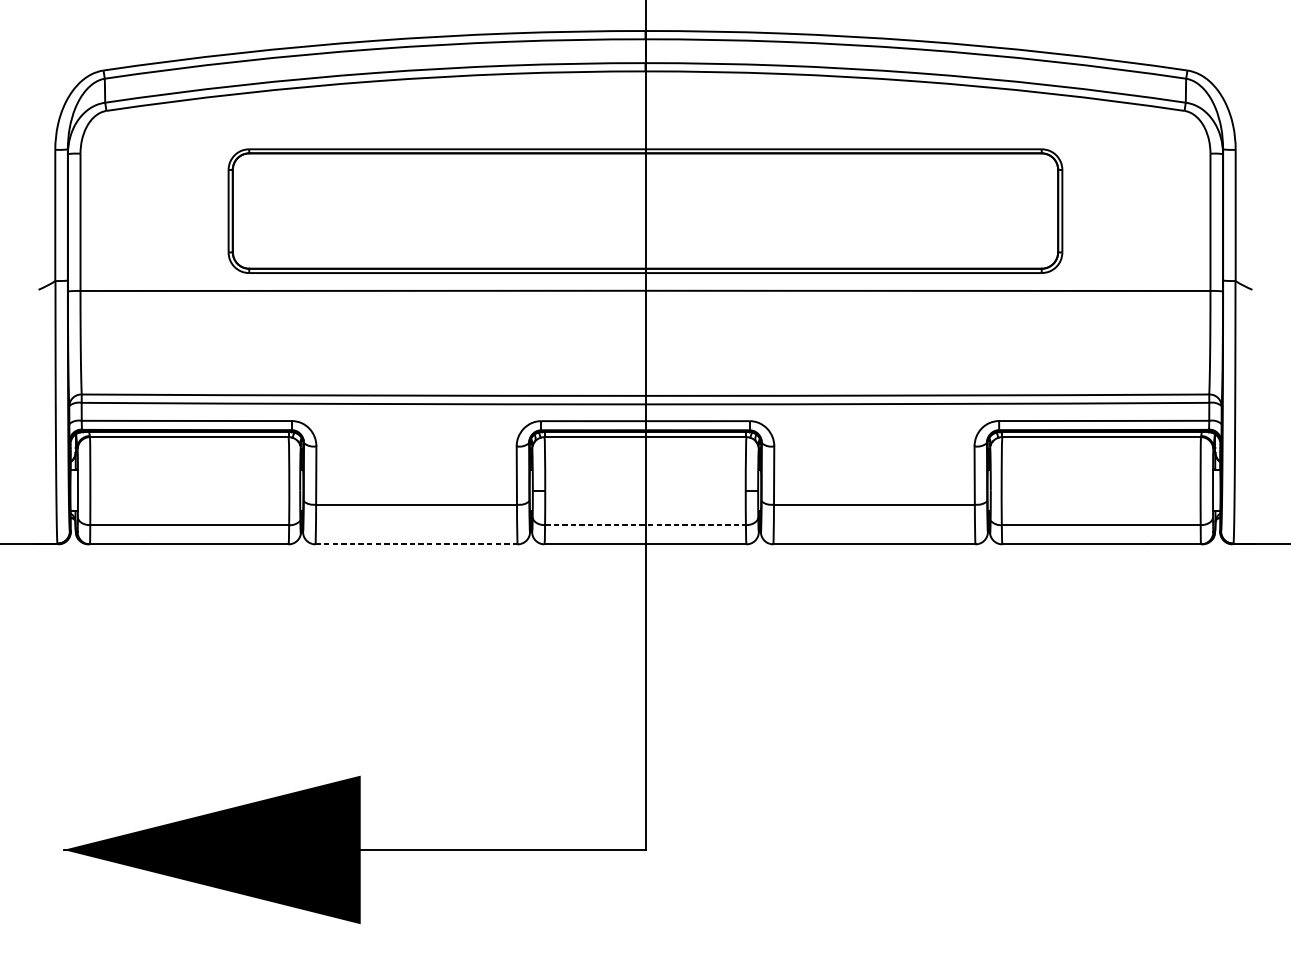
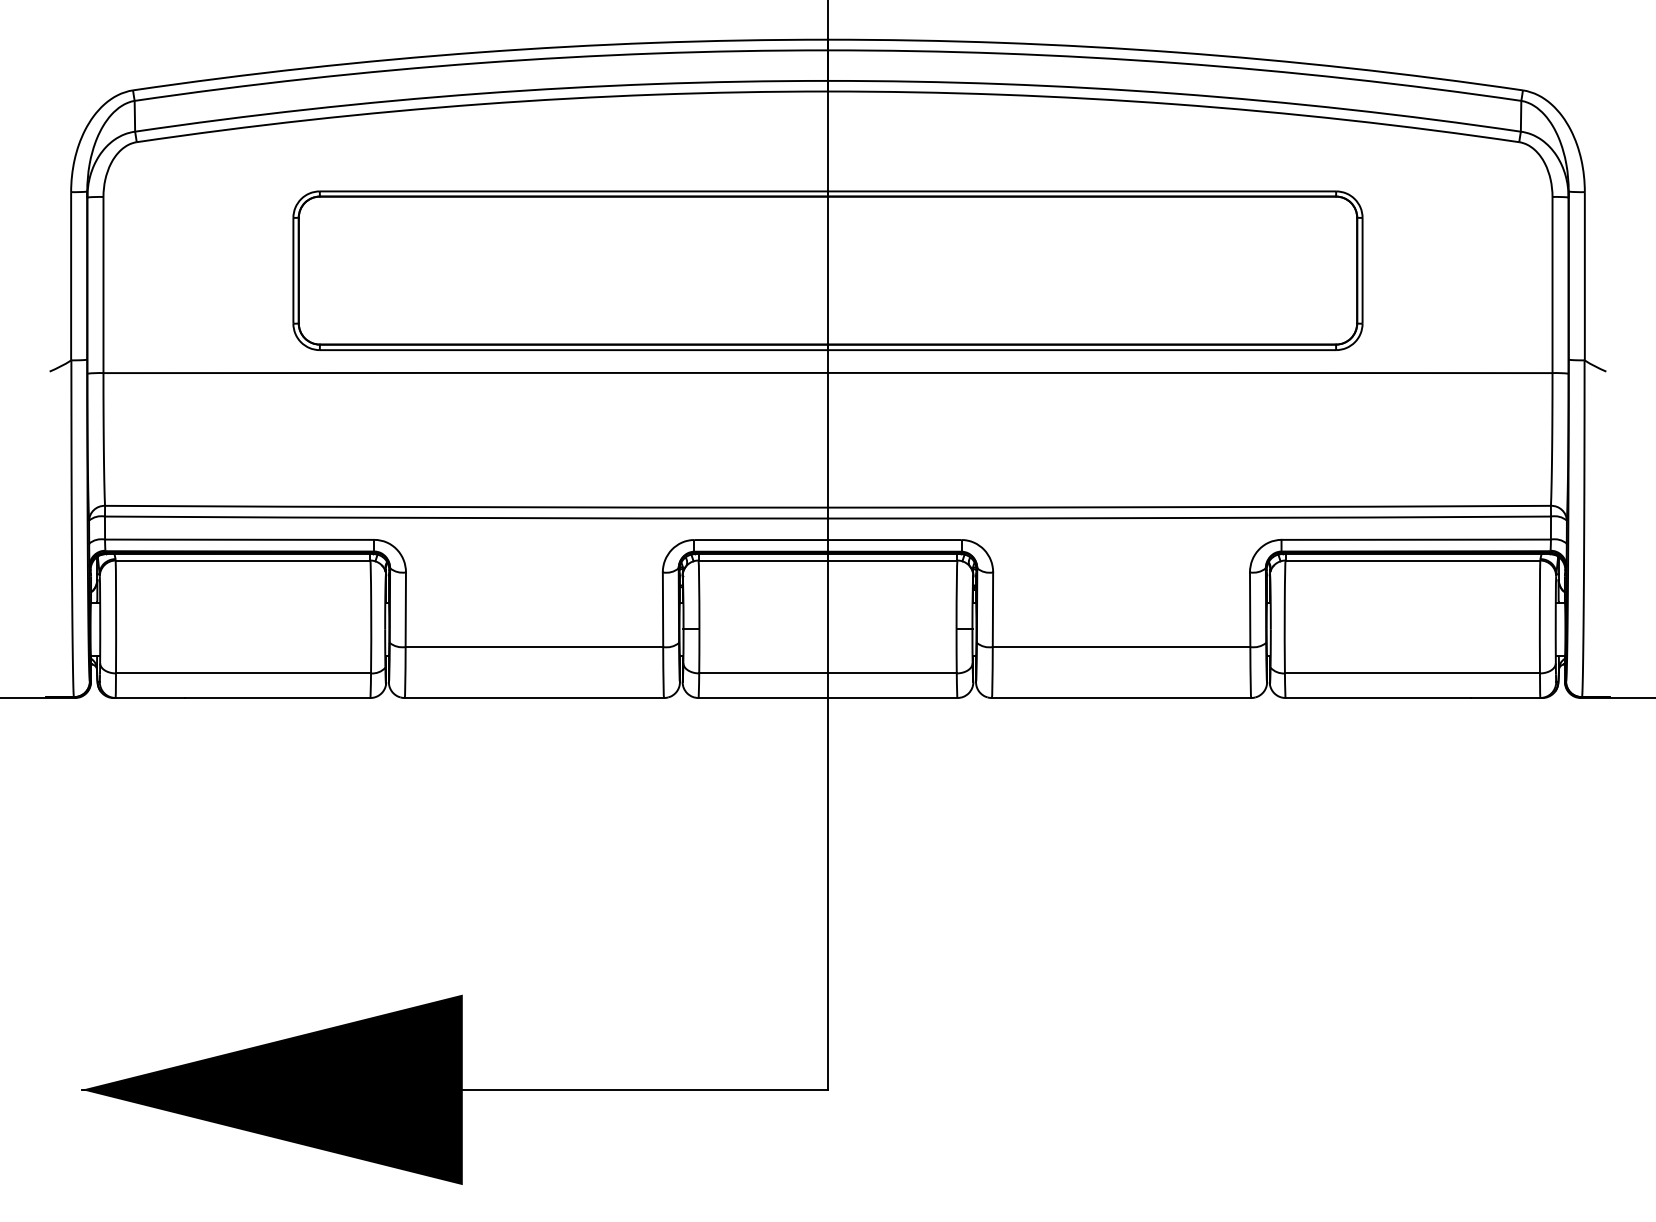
line: (645, 525) -> (828, 673), dashed -> solid
line: (416, 544) -> (534, 698), dashed -> solid

